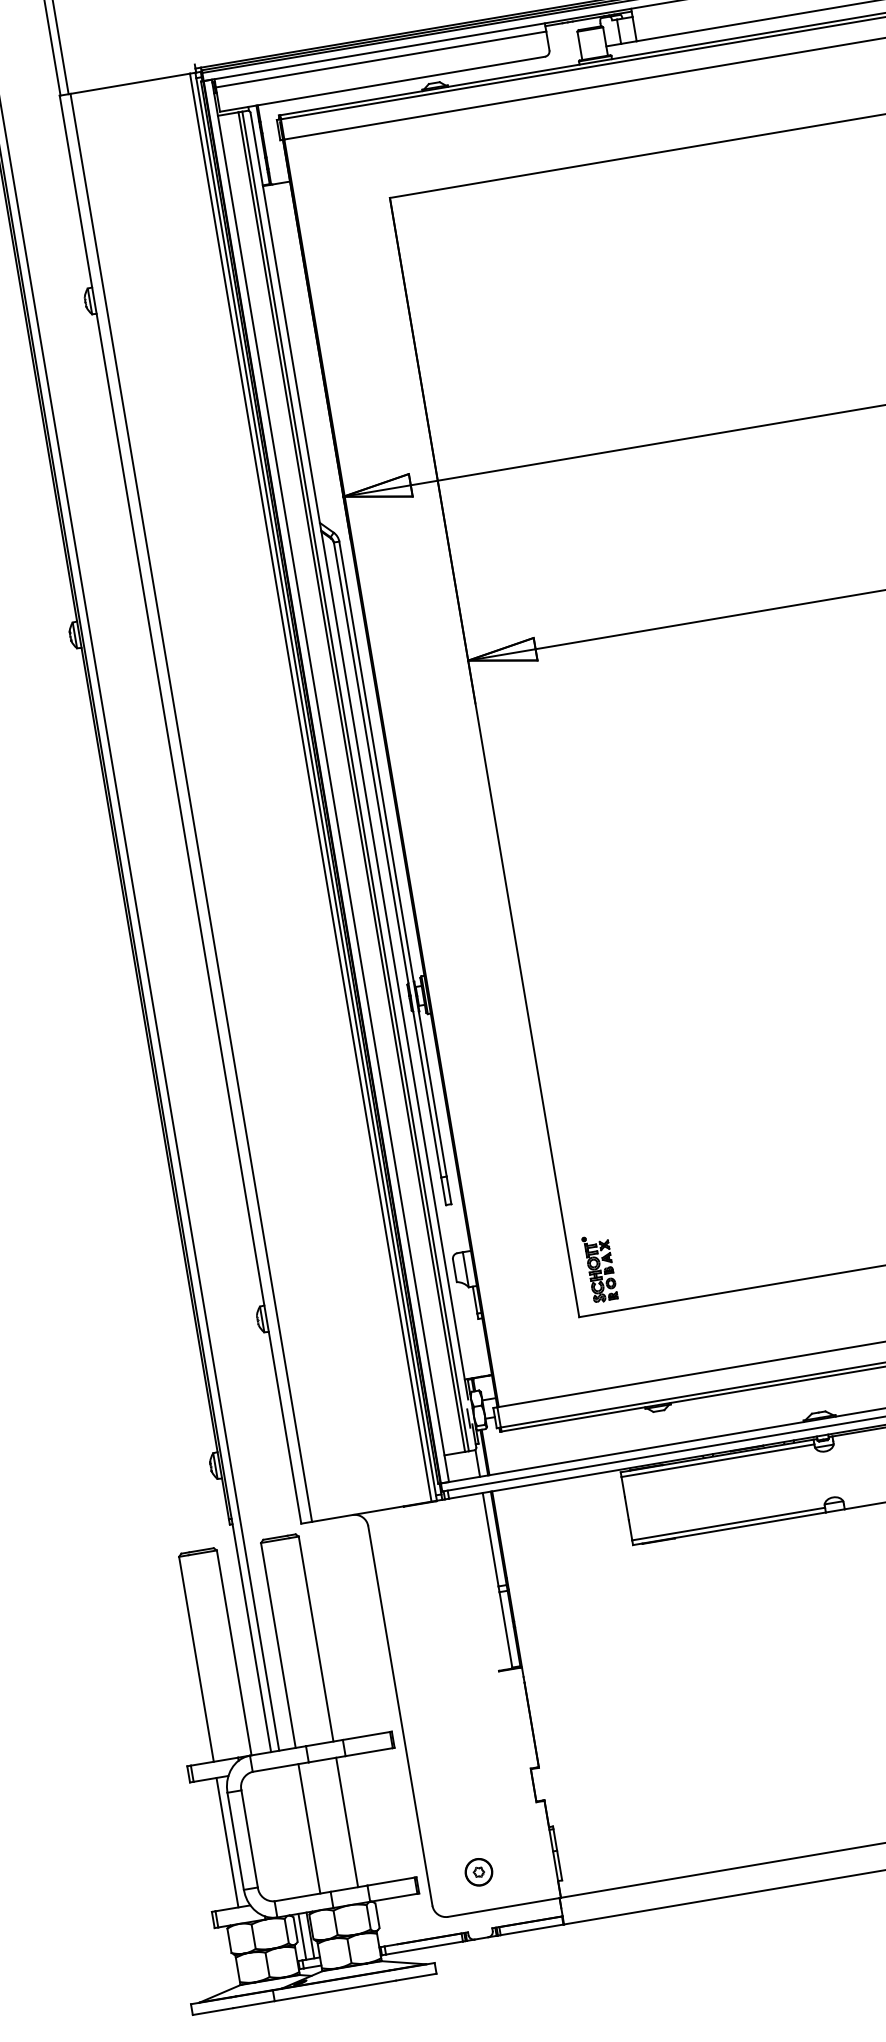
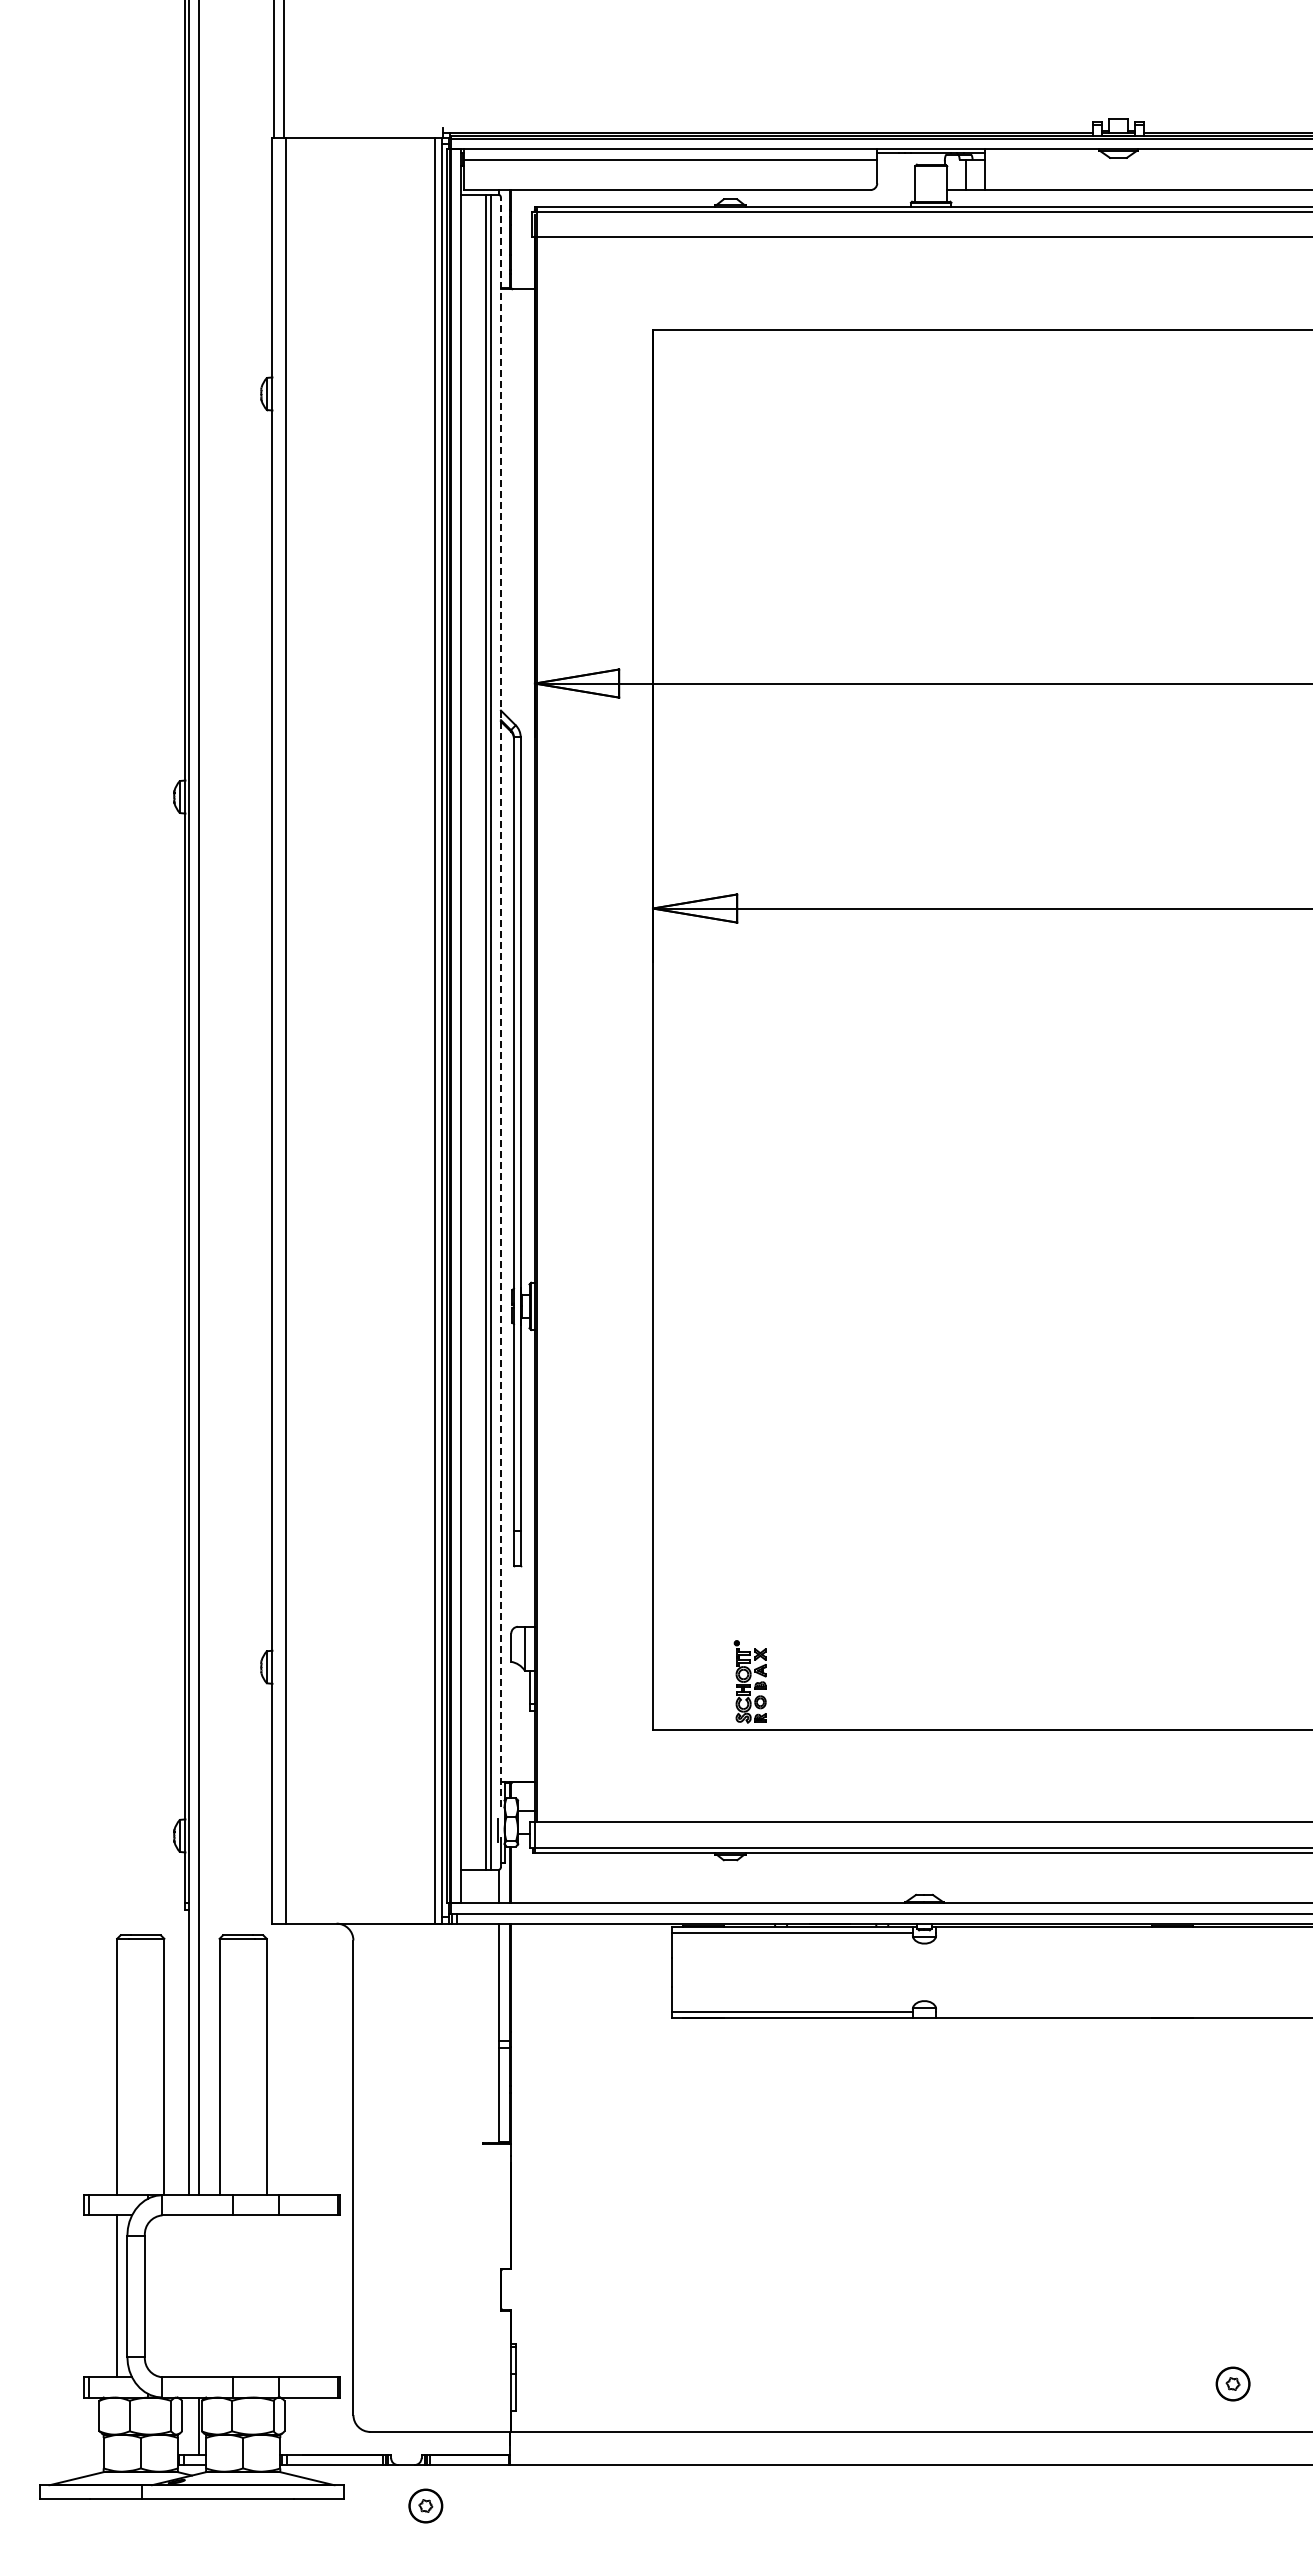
line: (358, 755) -> (500, 1001), solid -> dashed
part: (599, 1268) -> (749, 1681), moved
line: (346, 1822) -> (266, 2296), removed
line: (309, 1828) -> (219, 2296), removed
part: (478, 1871) -> (425, 2505), moved
line: (301, 1936) -> (188, 2425), removed

